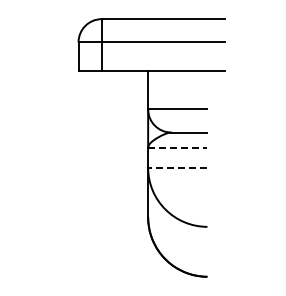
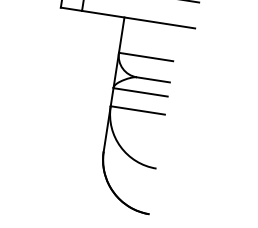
line: (177, 148) -> (140, 92), dashed -> solid
line: (177, 167) -> (137, 110), dashed -> solid

